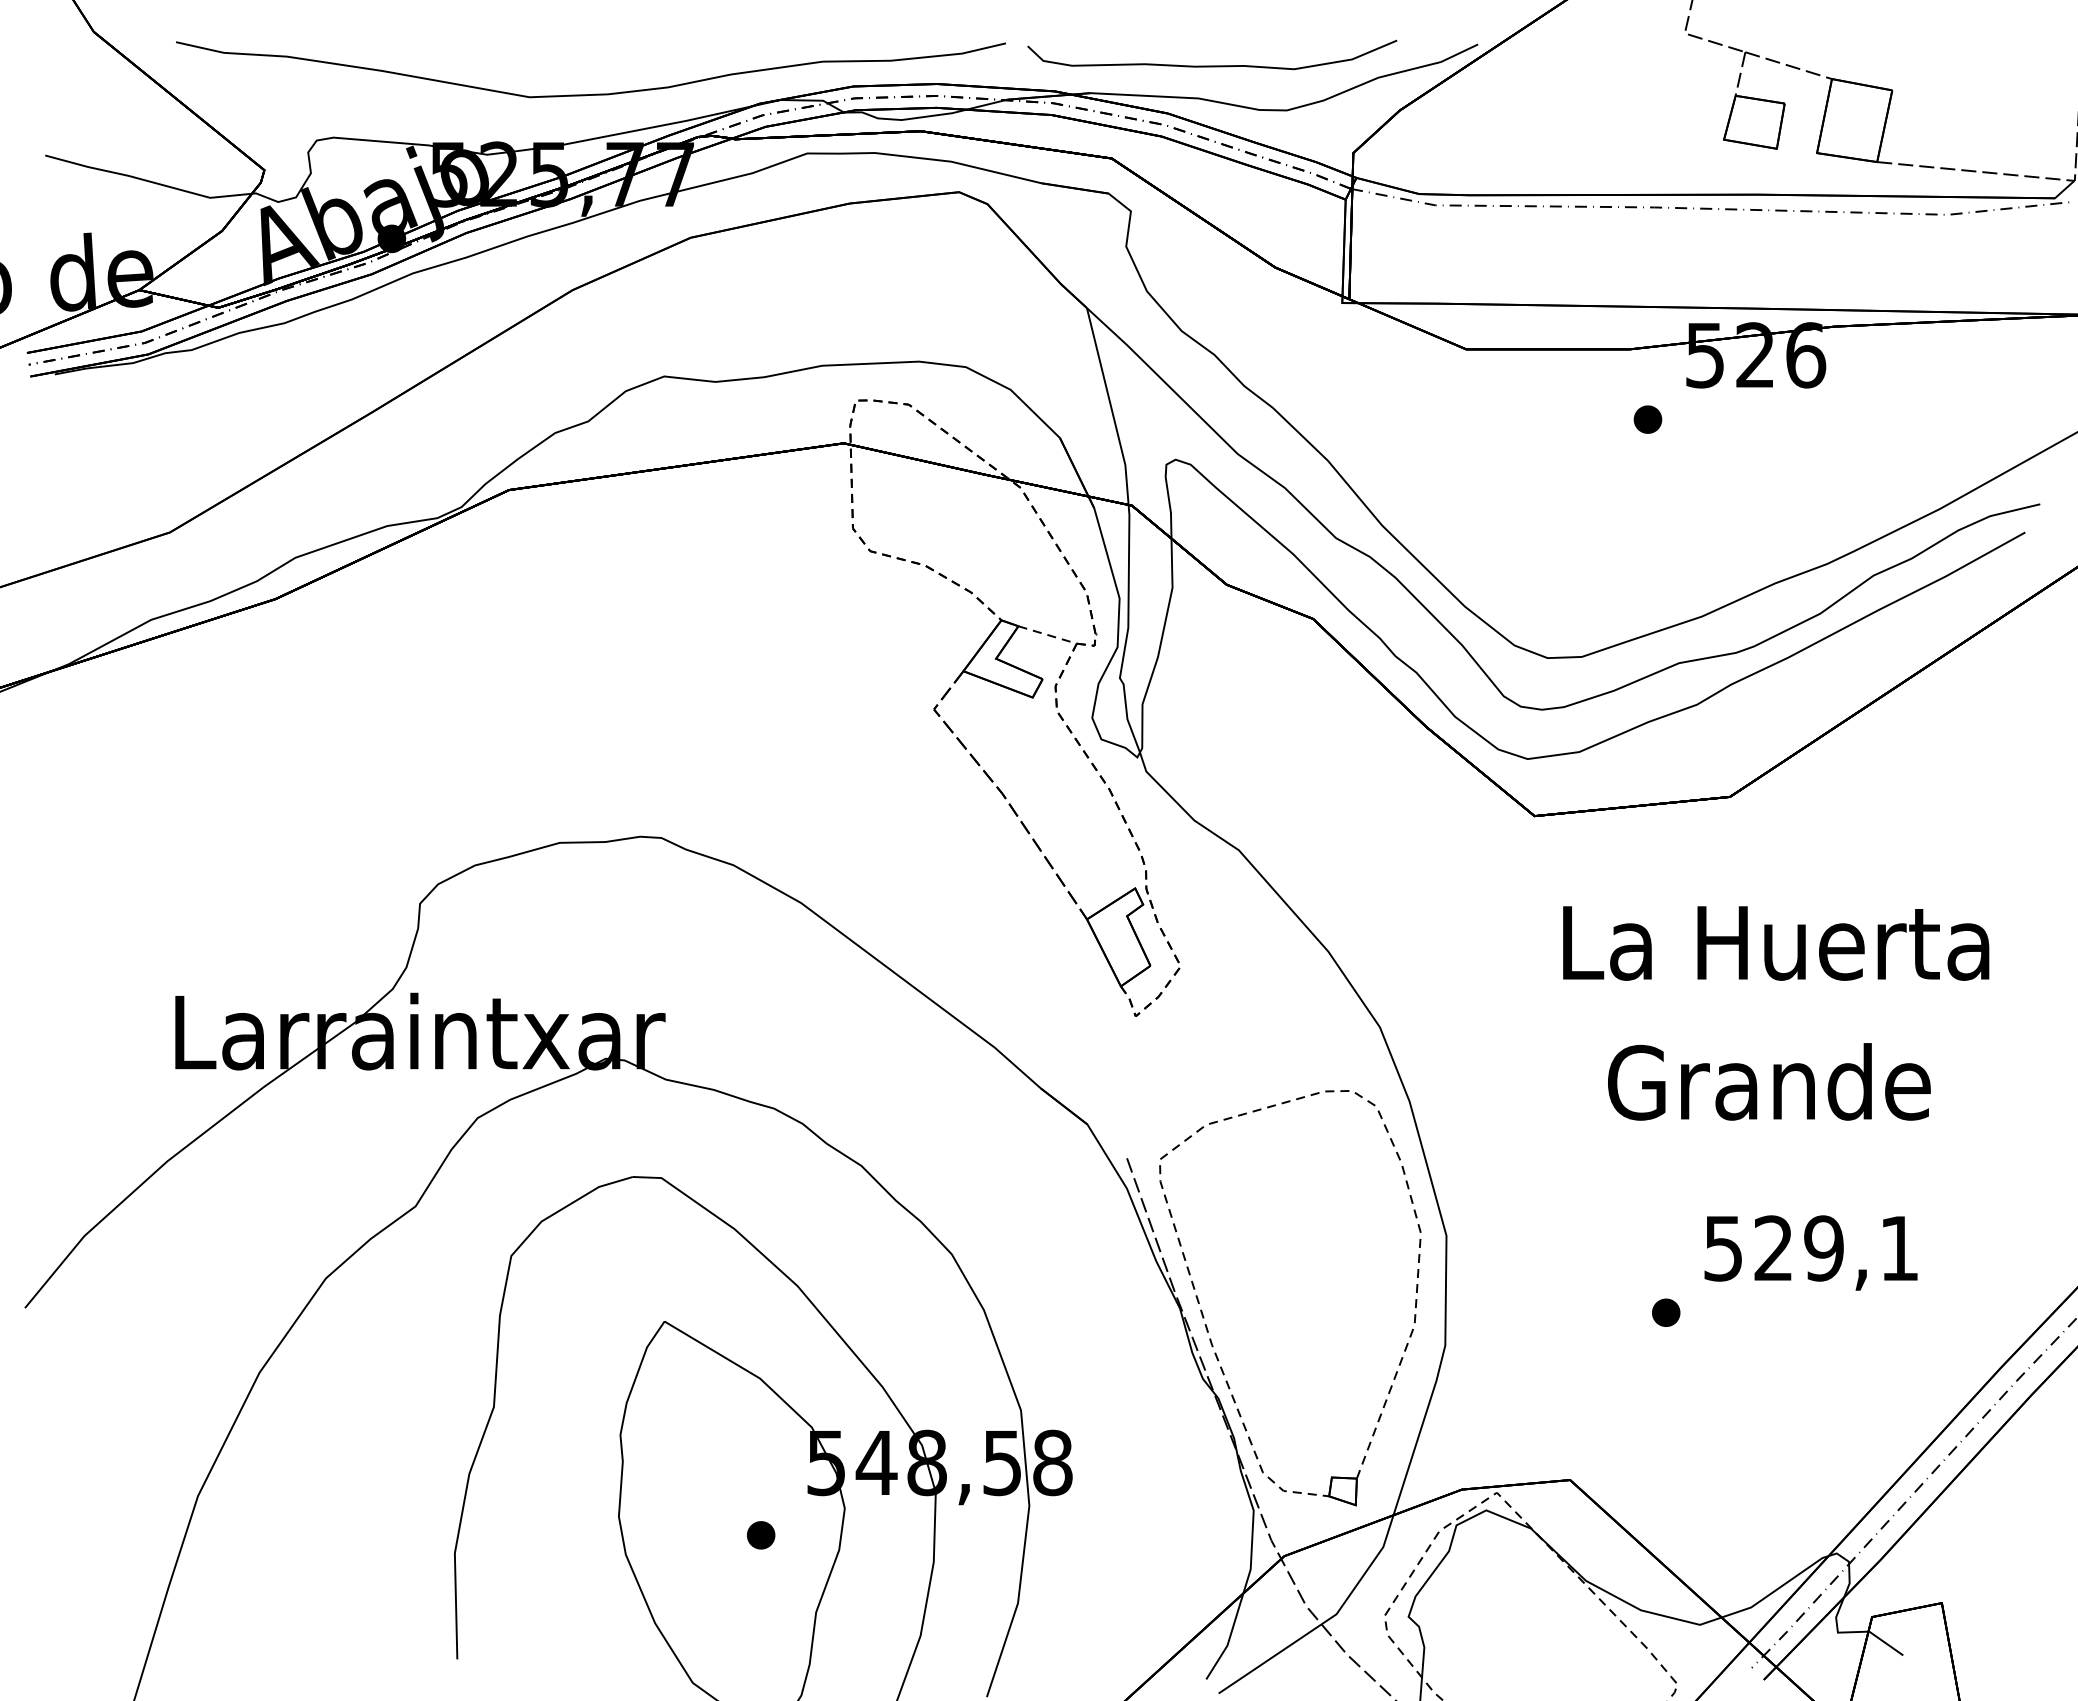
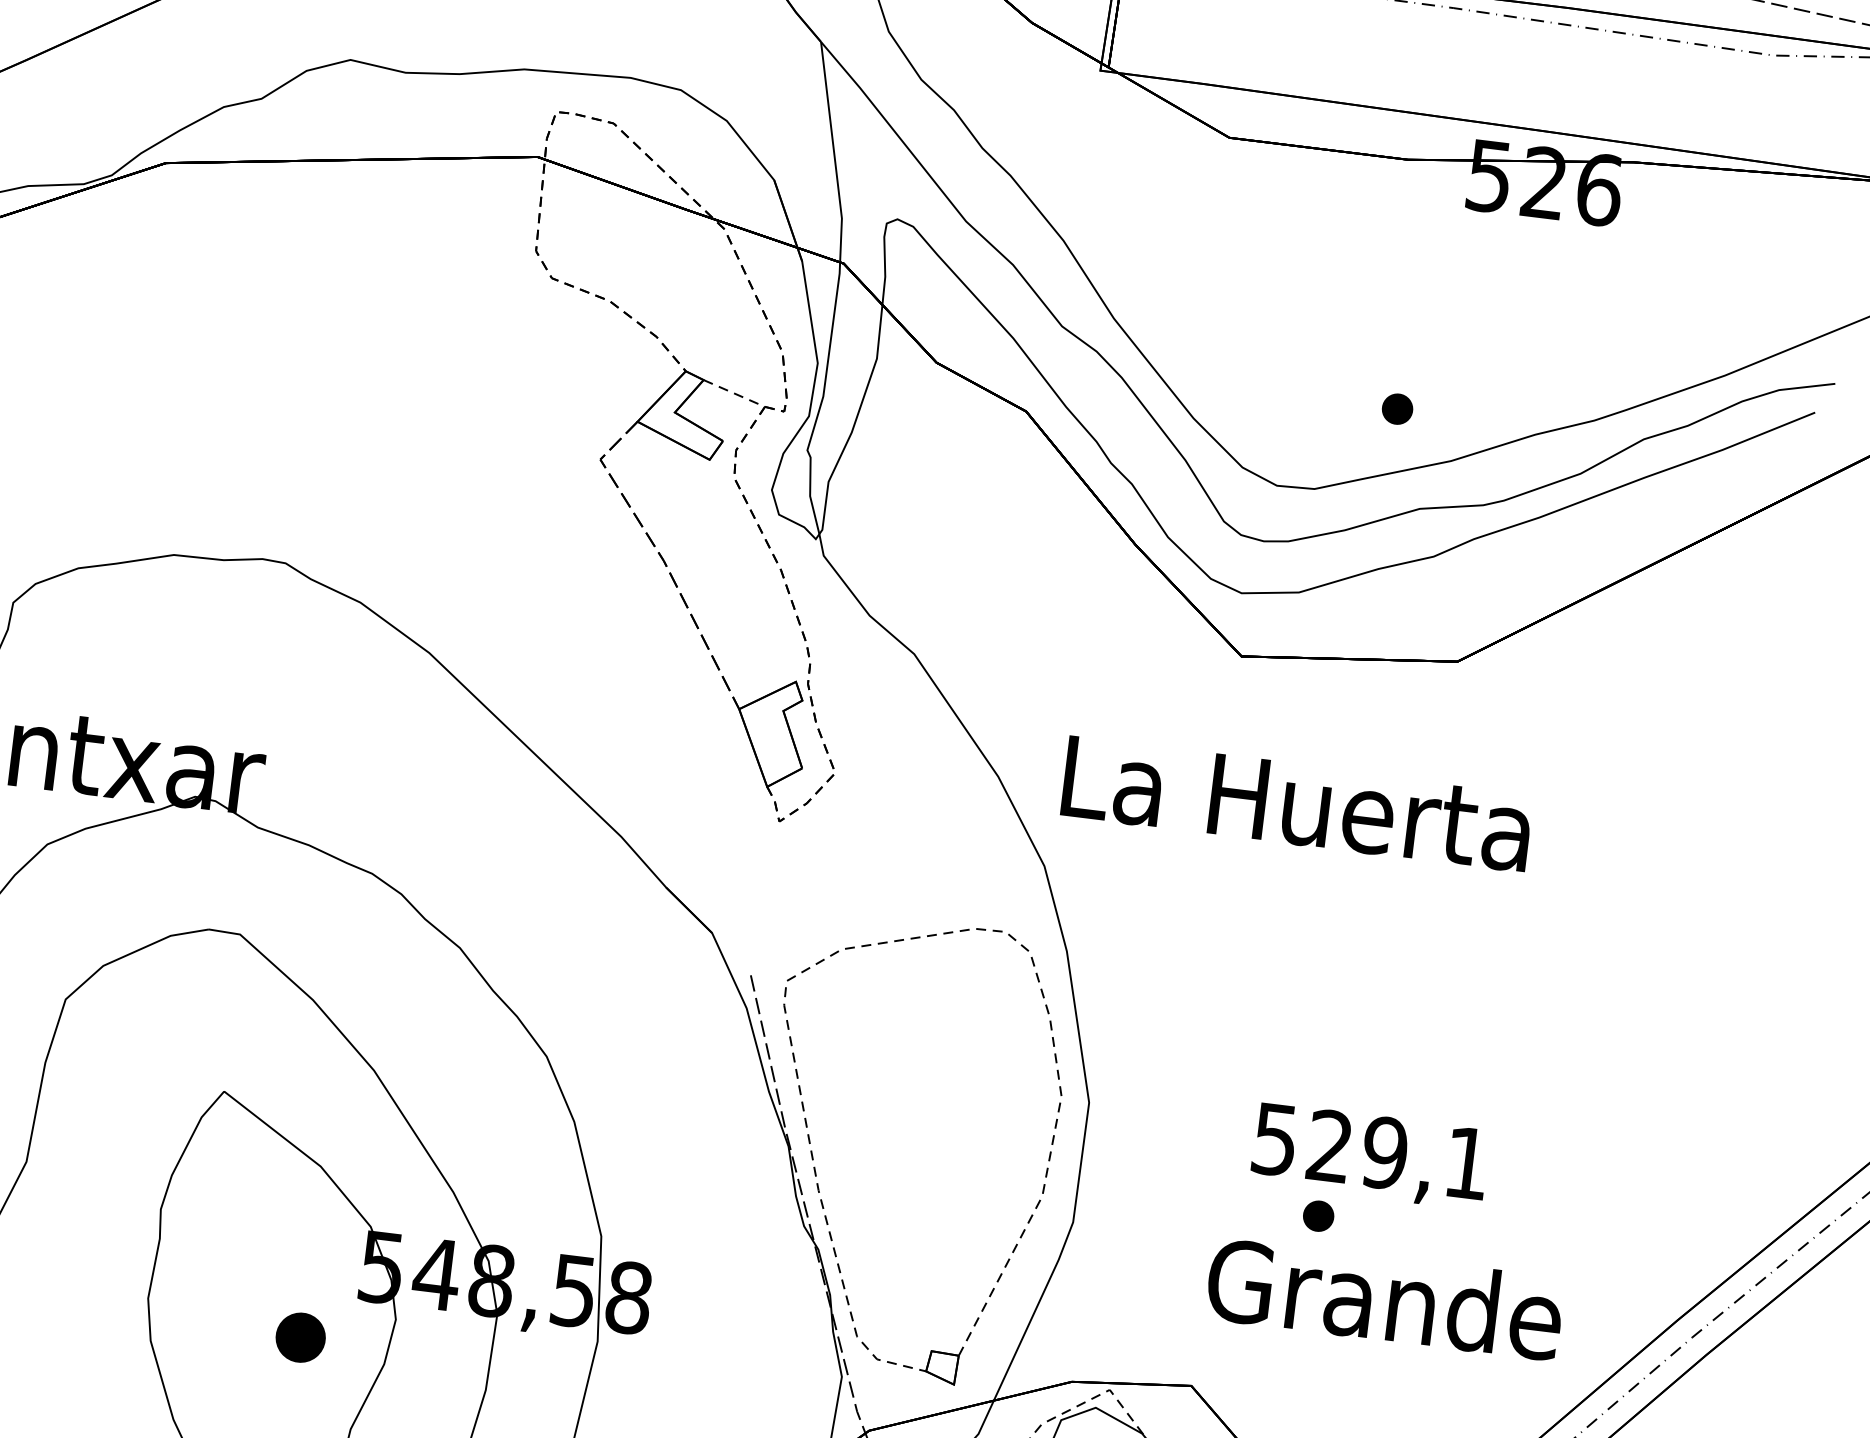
part: (1647, 419) -> (1397, 408), moved
text: (1776, 943) -> (1297, 804), moved
text: (1769, 1081) -> (1385, 1298), moved
text: (1810, 1252) -> (1369, 1155), moved
part: (761, 1535) -> (301, 1338), size x1.6

